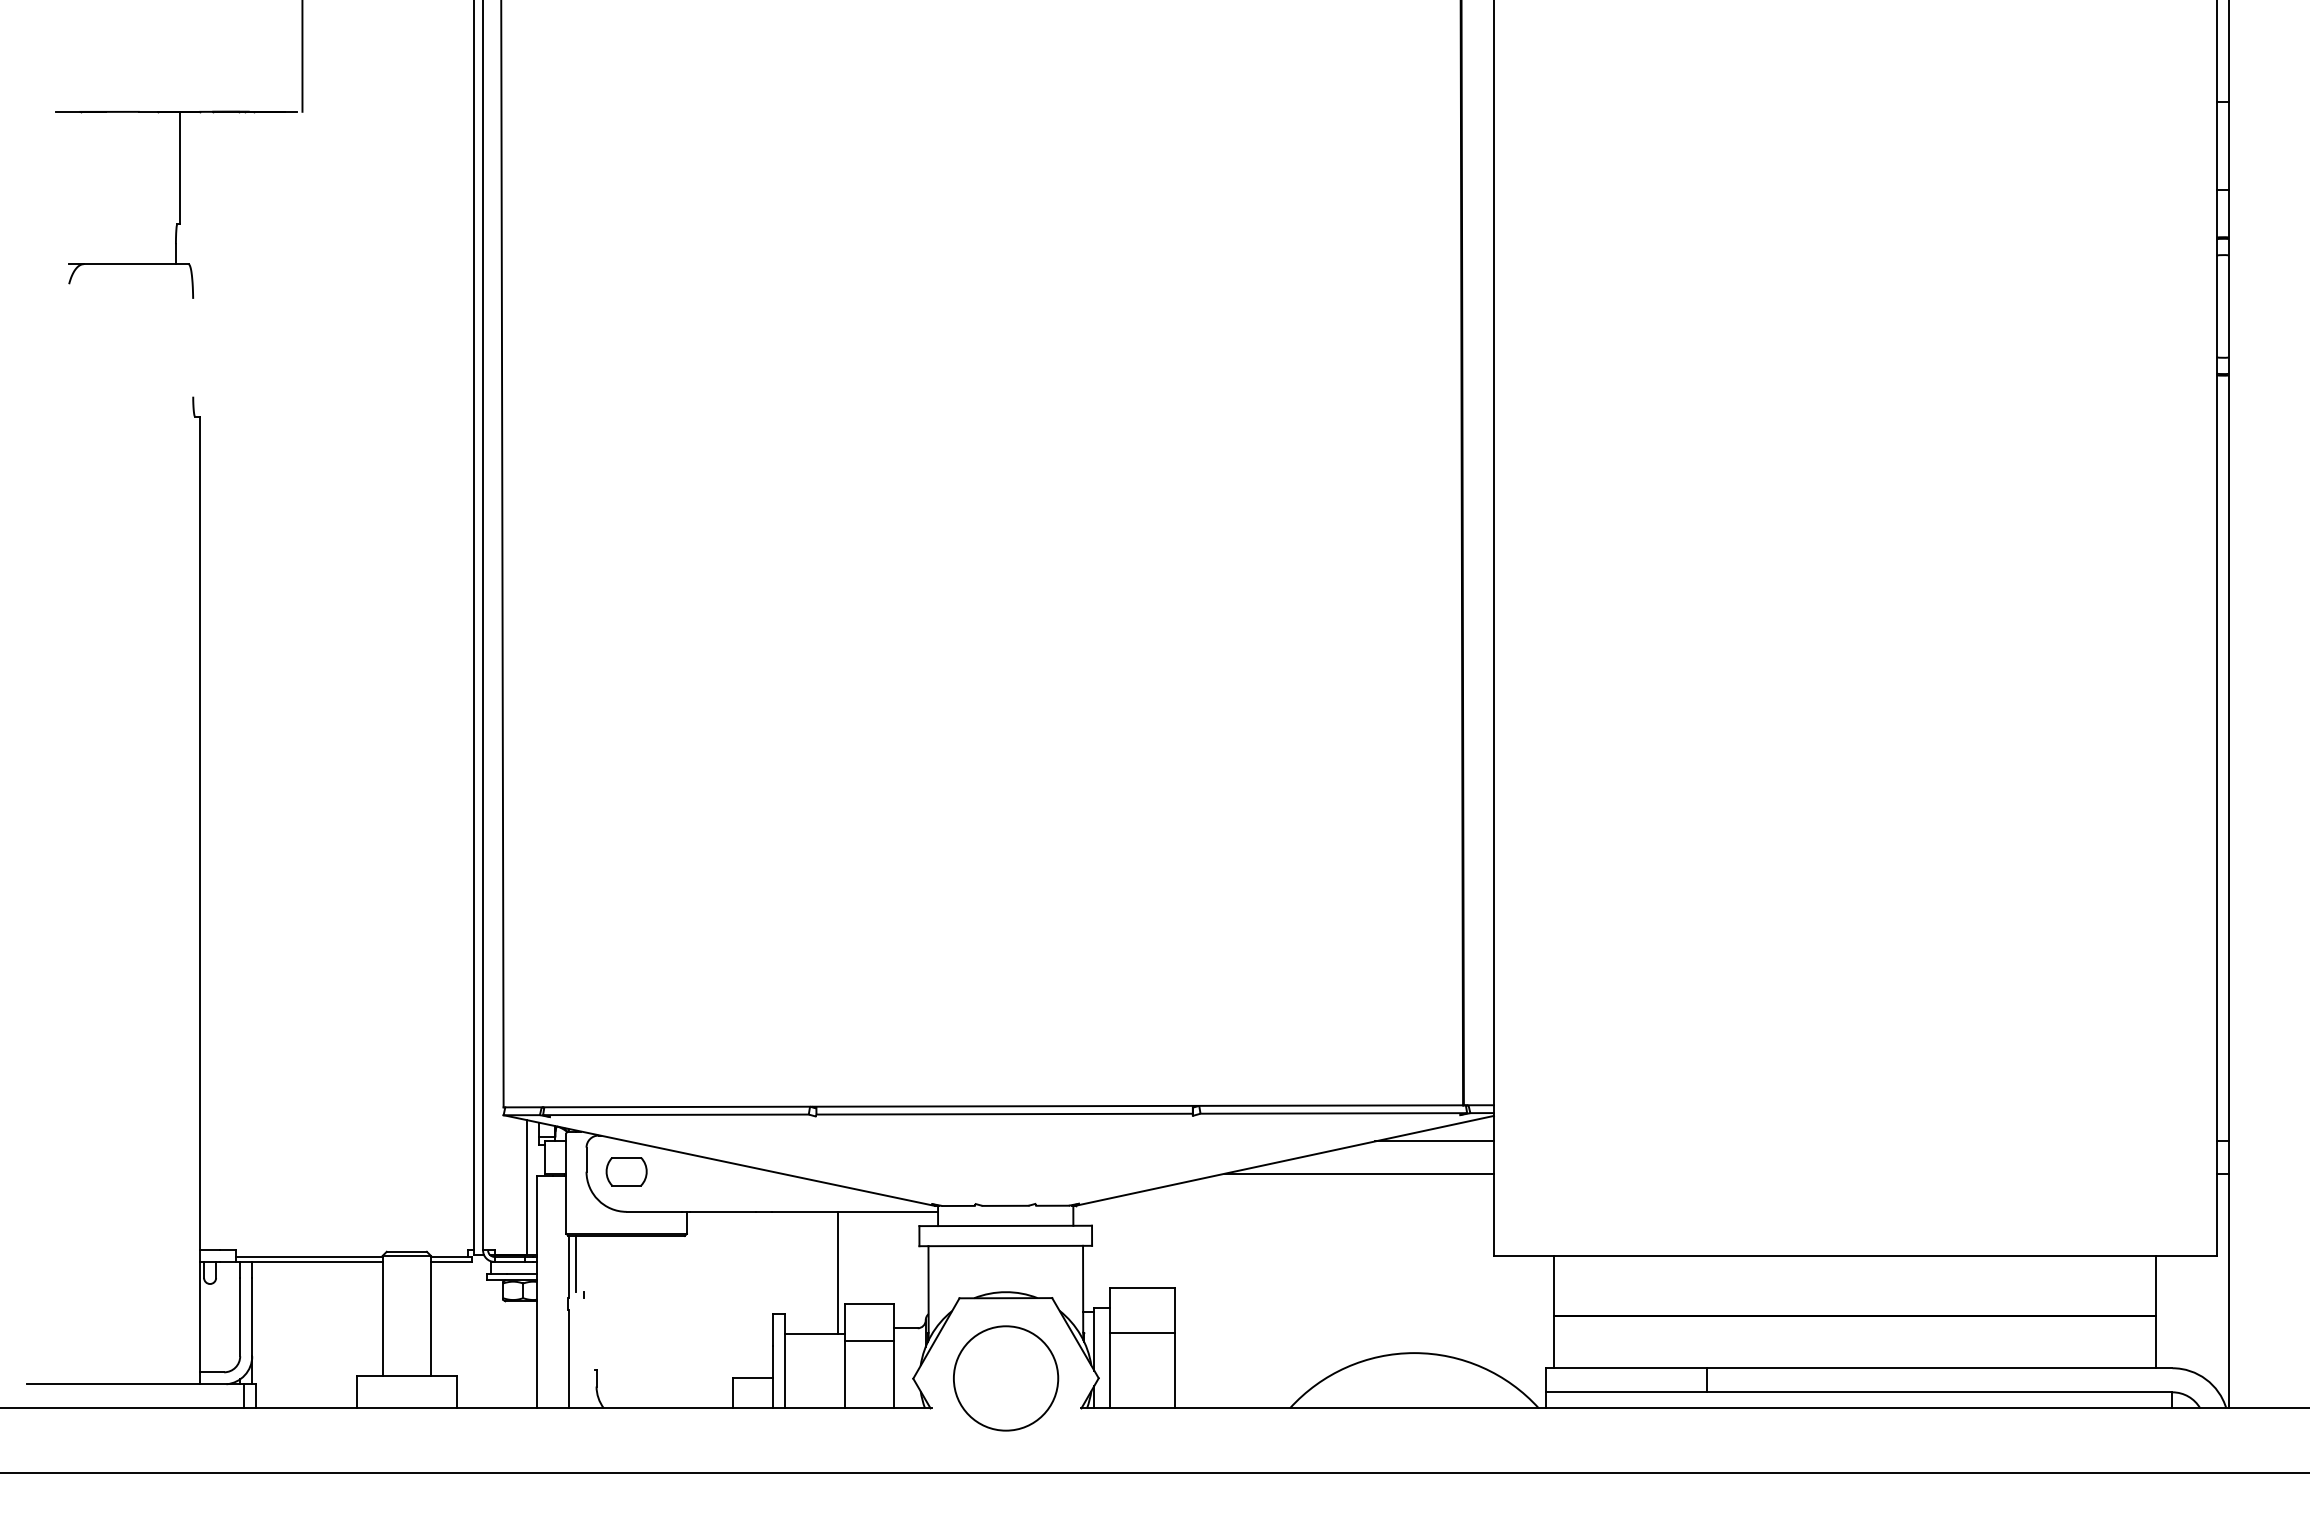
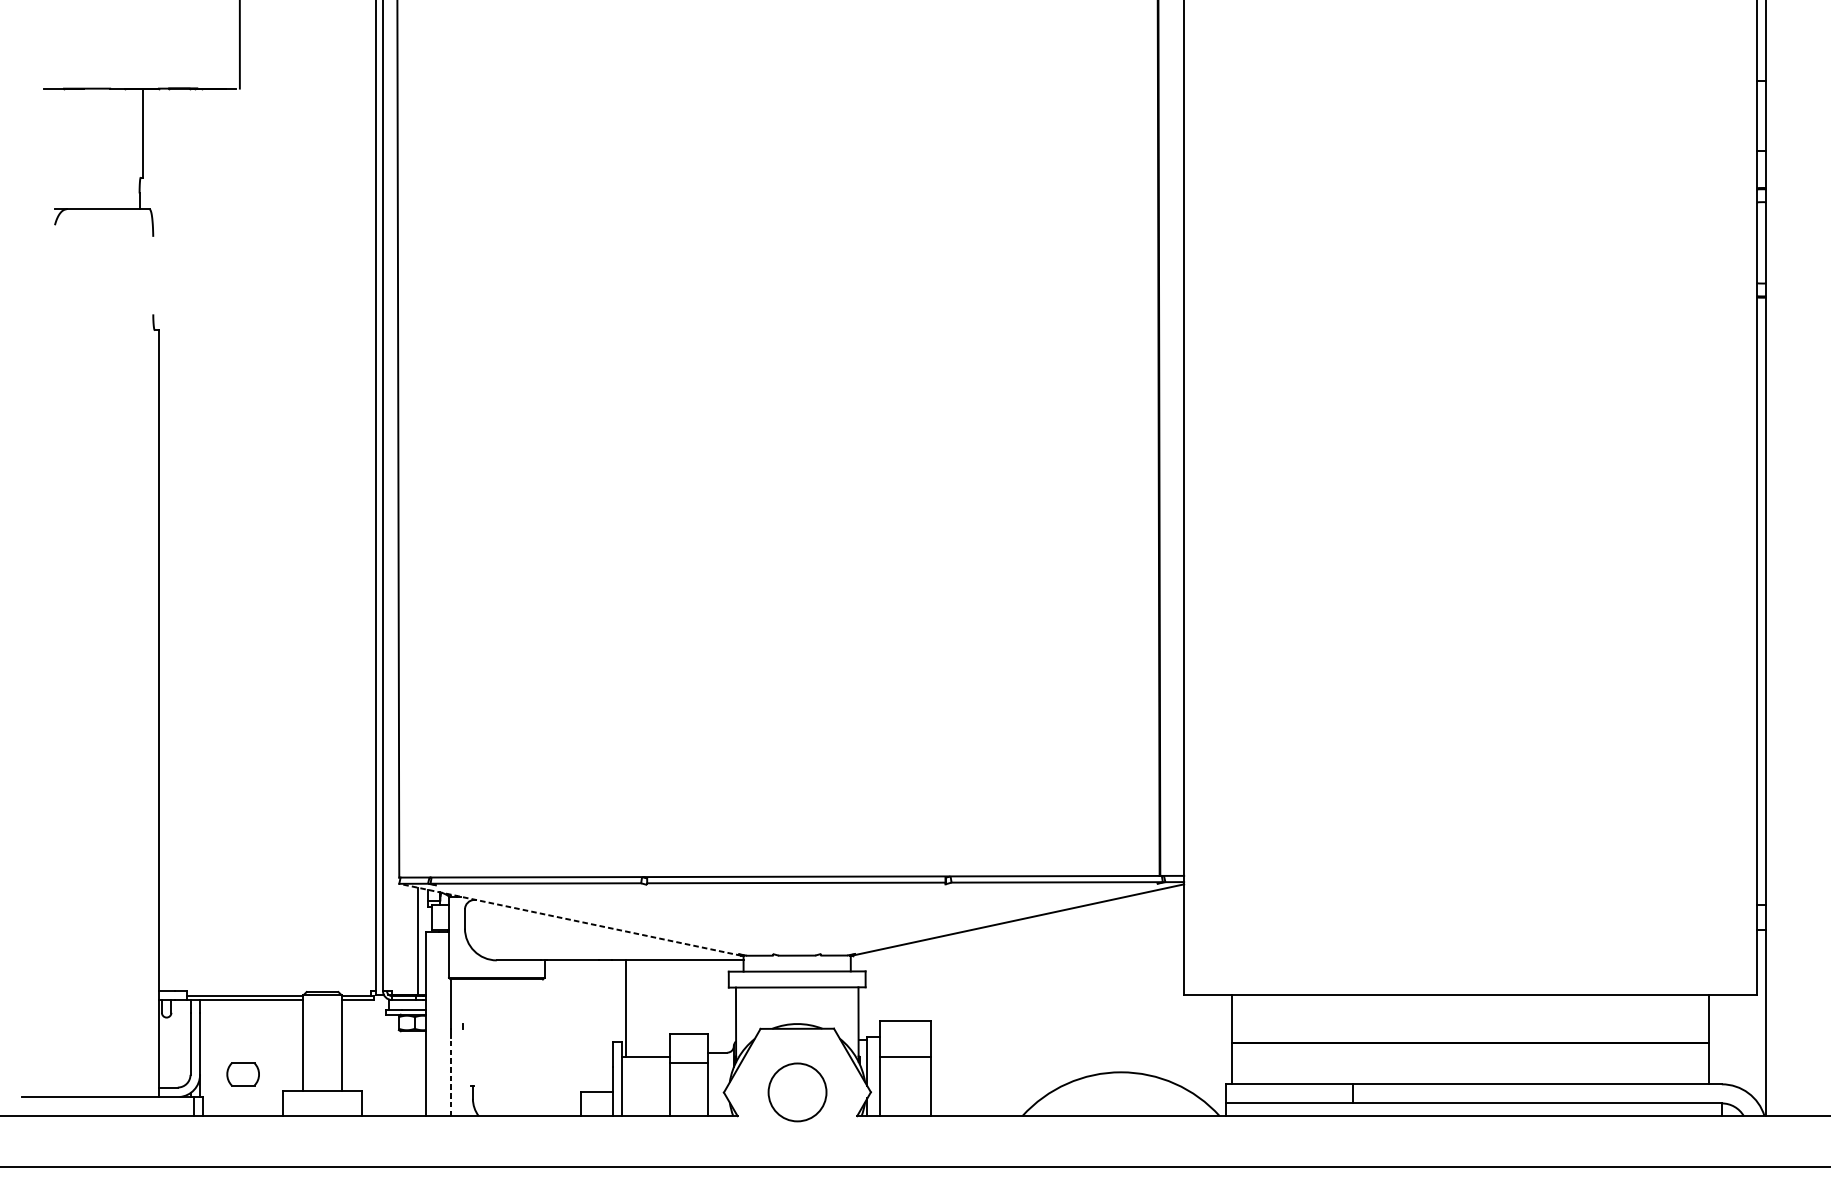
line: (1433, 1141) -> (1136, 904), removed
line: (719, 1160) -> (570, 919), solid -> dashed
part: (626, 1171) -> (243, 1074), moved
line: (1359, 1173) -> (1077, 929), removed
line: (576, 1263) -> (457, 1001), removed
line: (838, 1272) -> (625, 1008), moved
line: (569, 1359) -> (451, 1077), solid -> dashed
circle: (1006, 1378) -> (797, 1092), size x0.7

